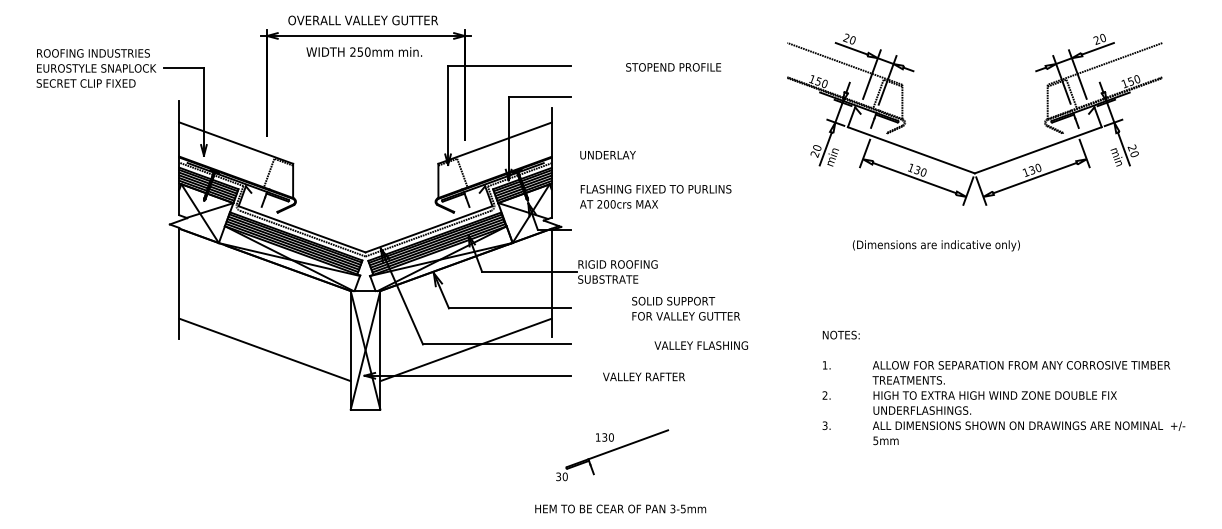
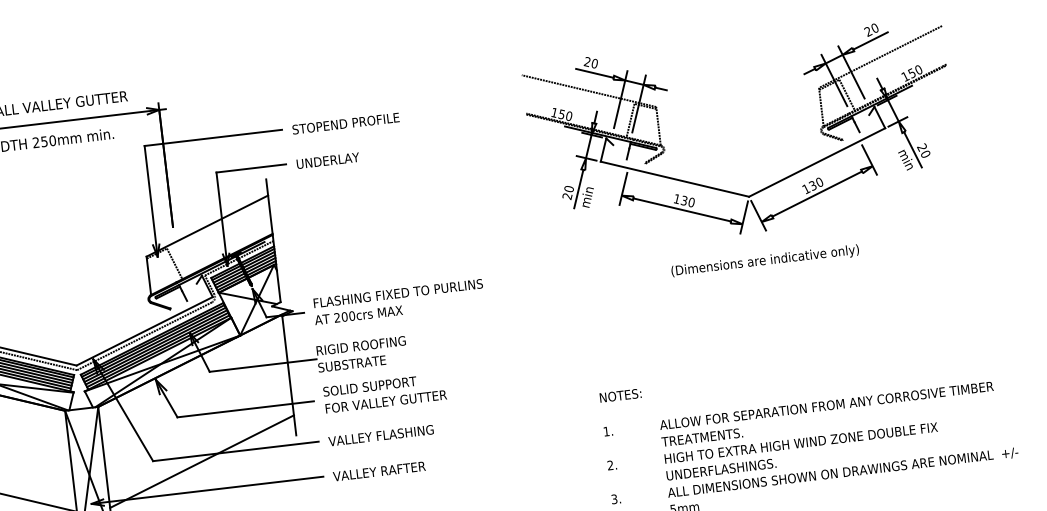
text: (673, 67) -> (345, 123), moved
text: (607, 155) -> (327, 161), moved
text: (655, 196) -> (398, 301), moved
text: (935, 245) -> (764, 261), moved
text: (686, 308) -> (385, 393), moved
text: (700, 345) -> (380, 435), moved
text: (643, 376) -> (378, 471), moved

